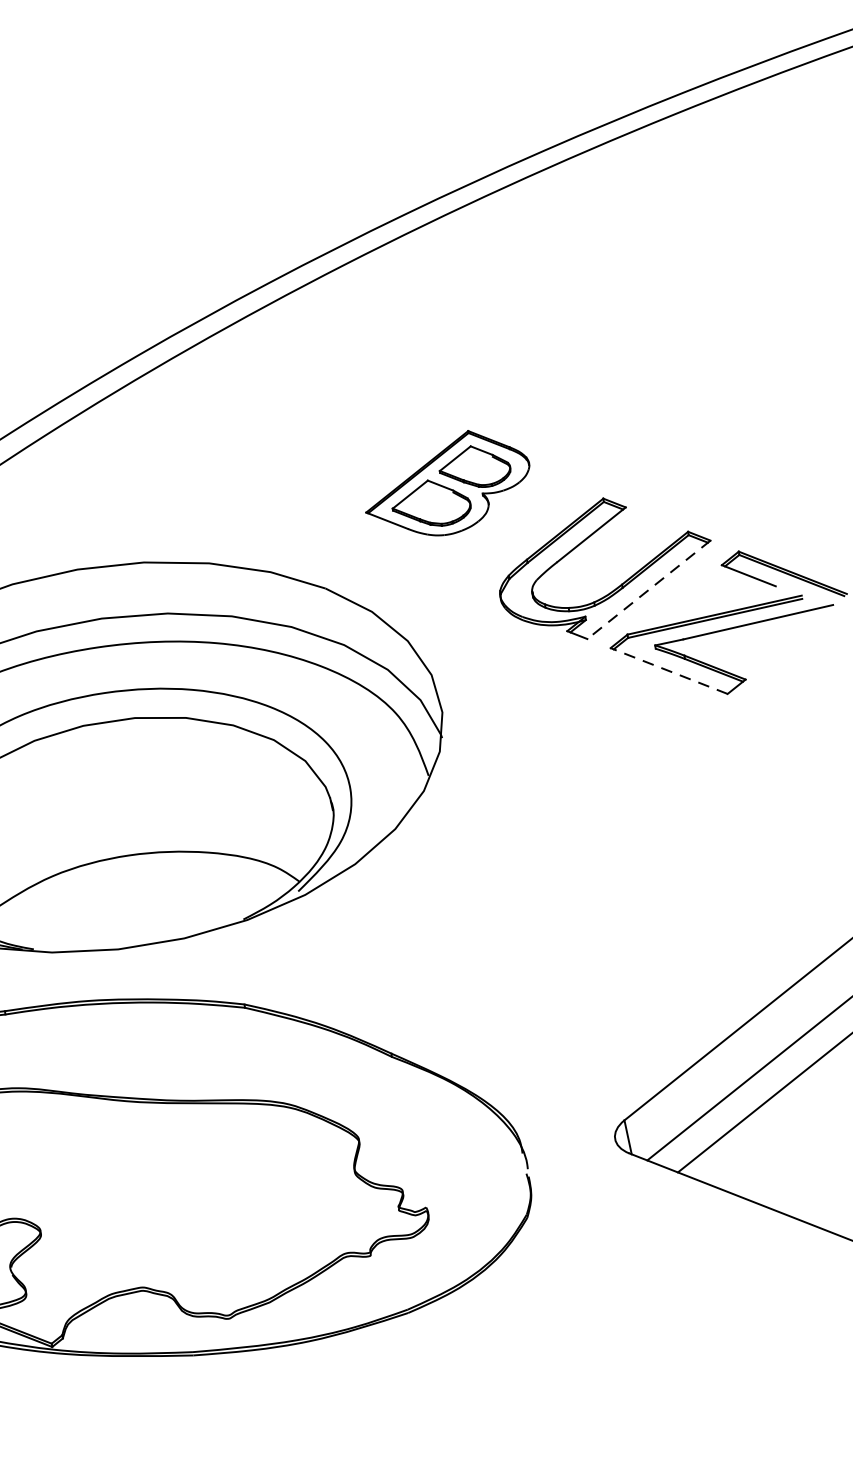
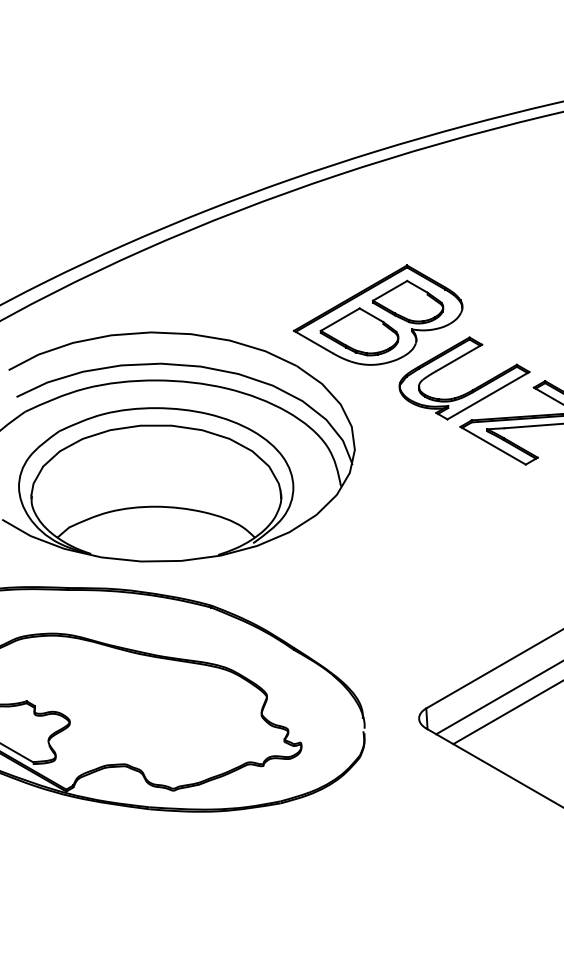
part: (445, 483) -> (377, 314), size x1.67
line: (648, 589) -> (488, 395), dashed -> solid
line: (669, 670) -> (493, 445), dashed -> solid

